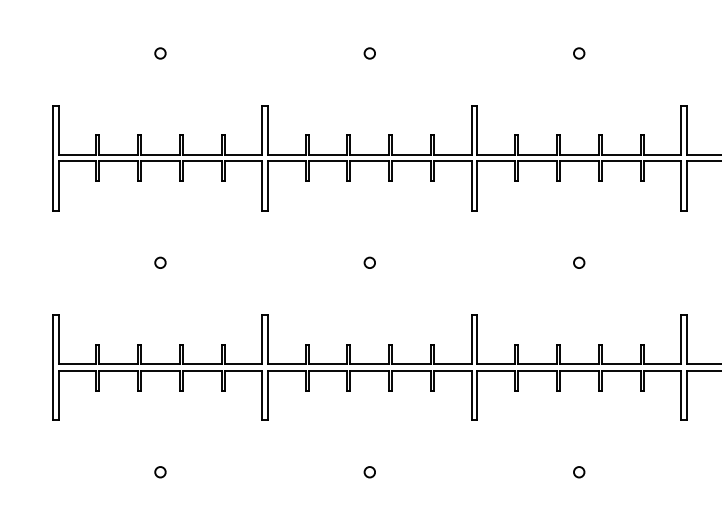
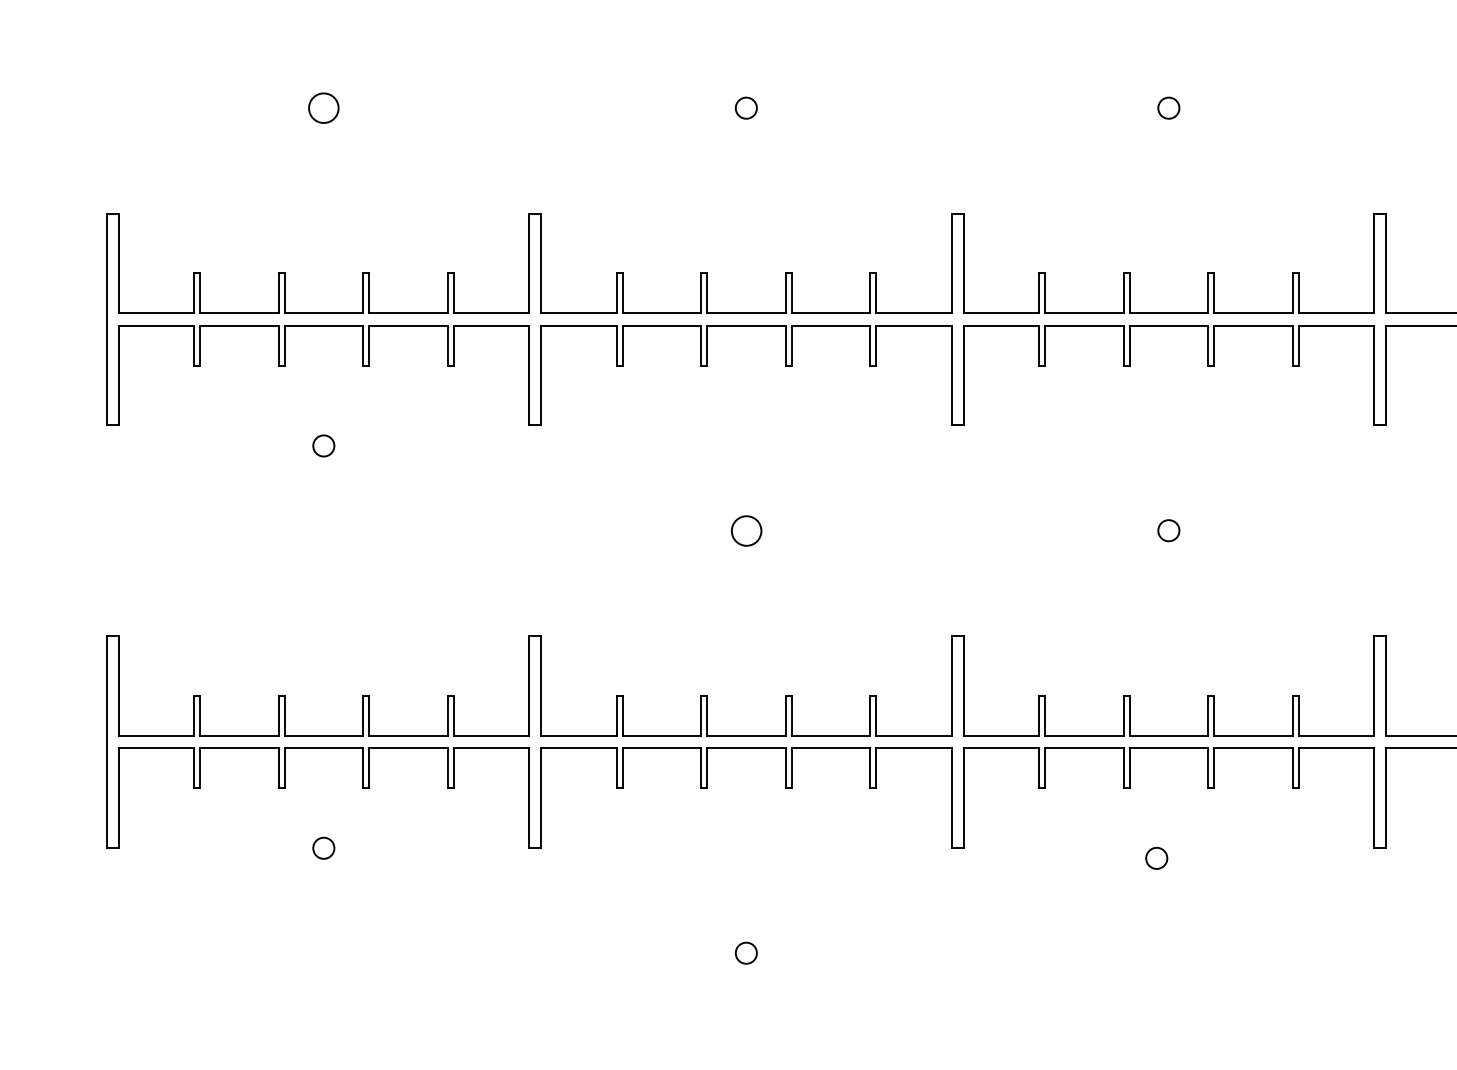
circle: (160, 53) -> (323, 108), size x1.4
circle: (160, 262) -> (323, 445), moved
circle: (369, 262) -> (745, 529), size x1.4
circle: (160, 472) -> (323, 848), moved
circle: (579, 472) -> (1157, 858), moved

